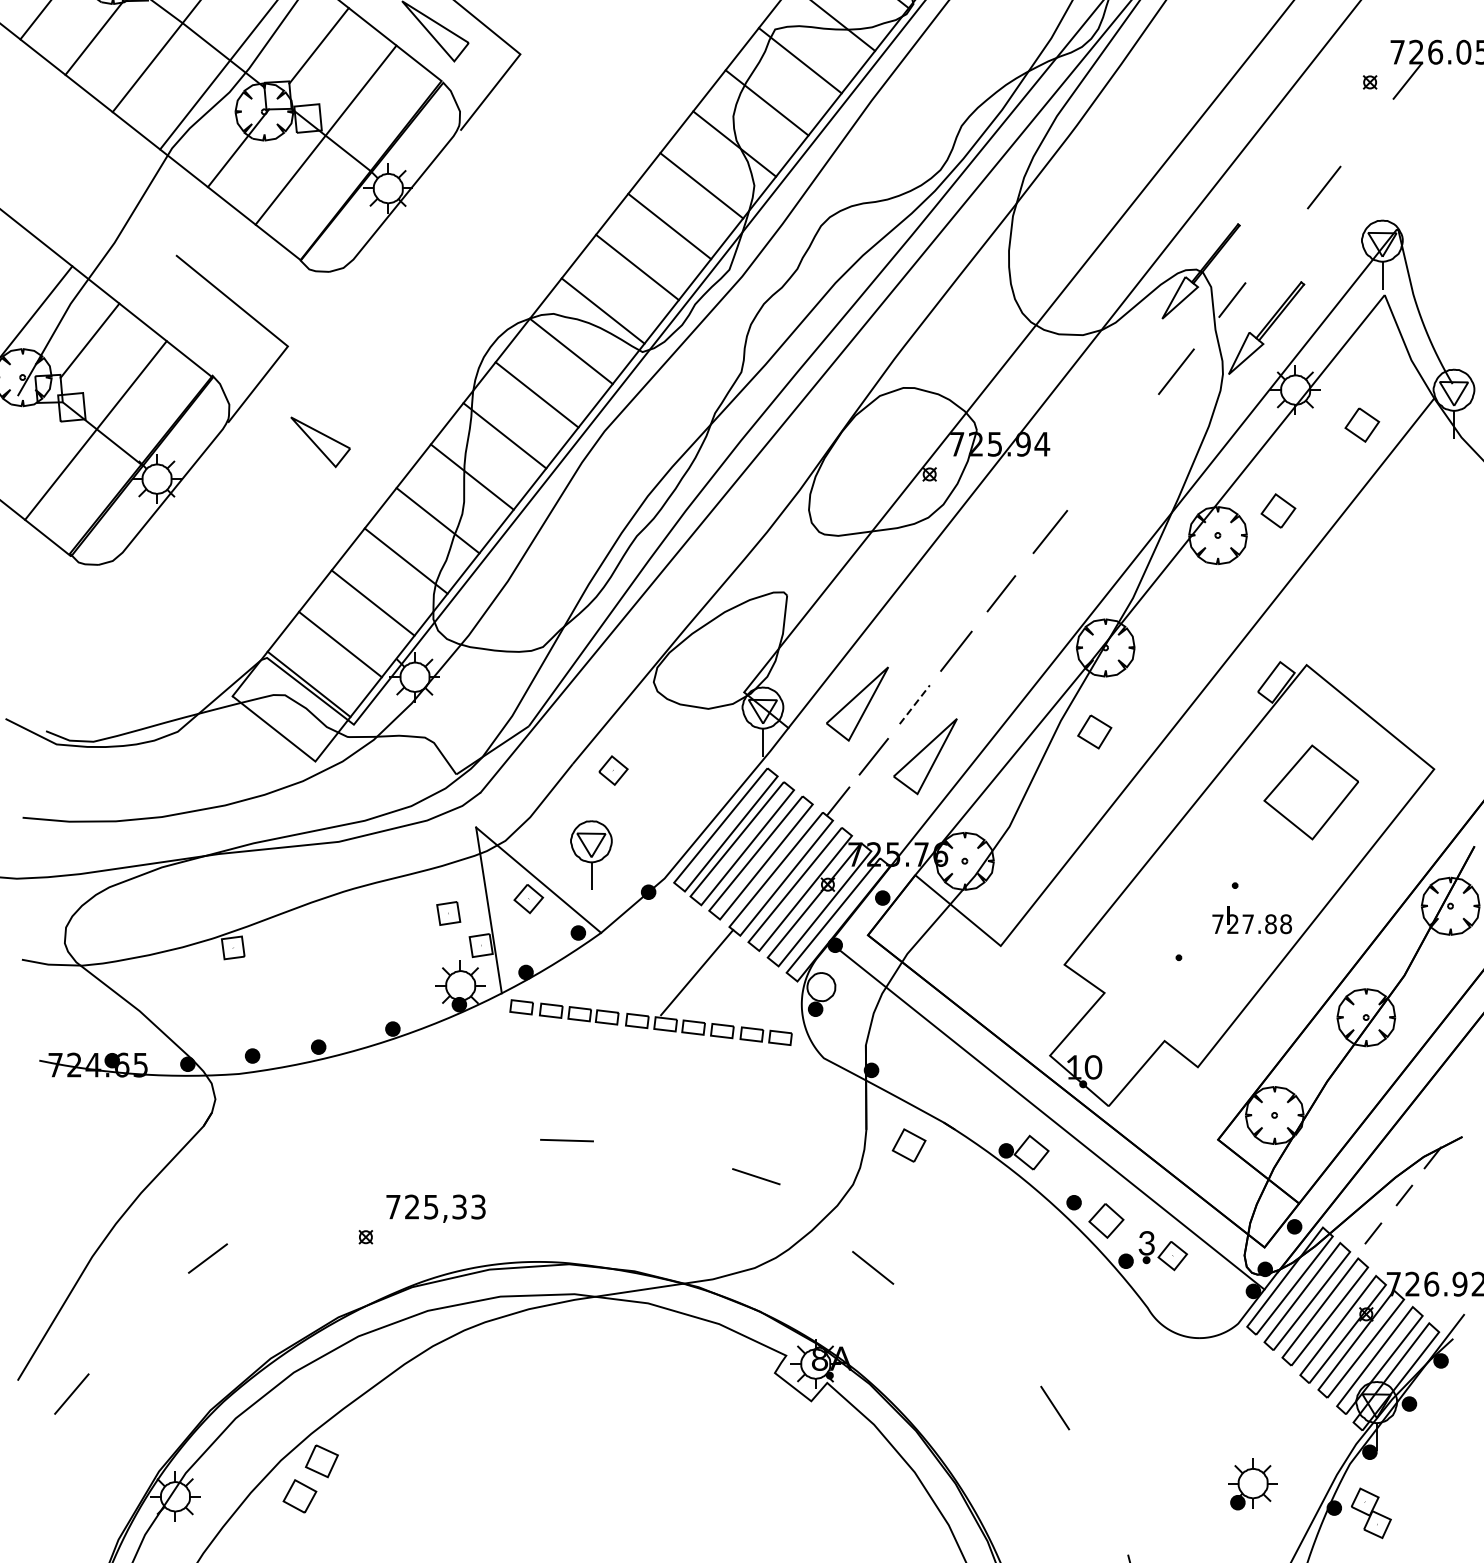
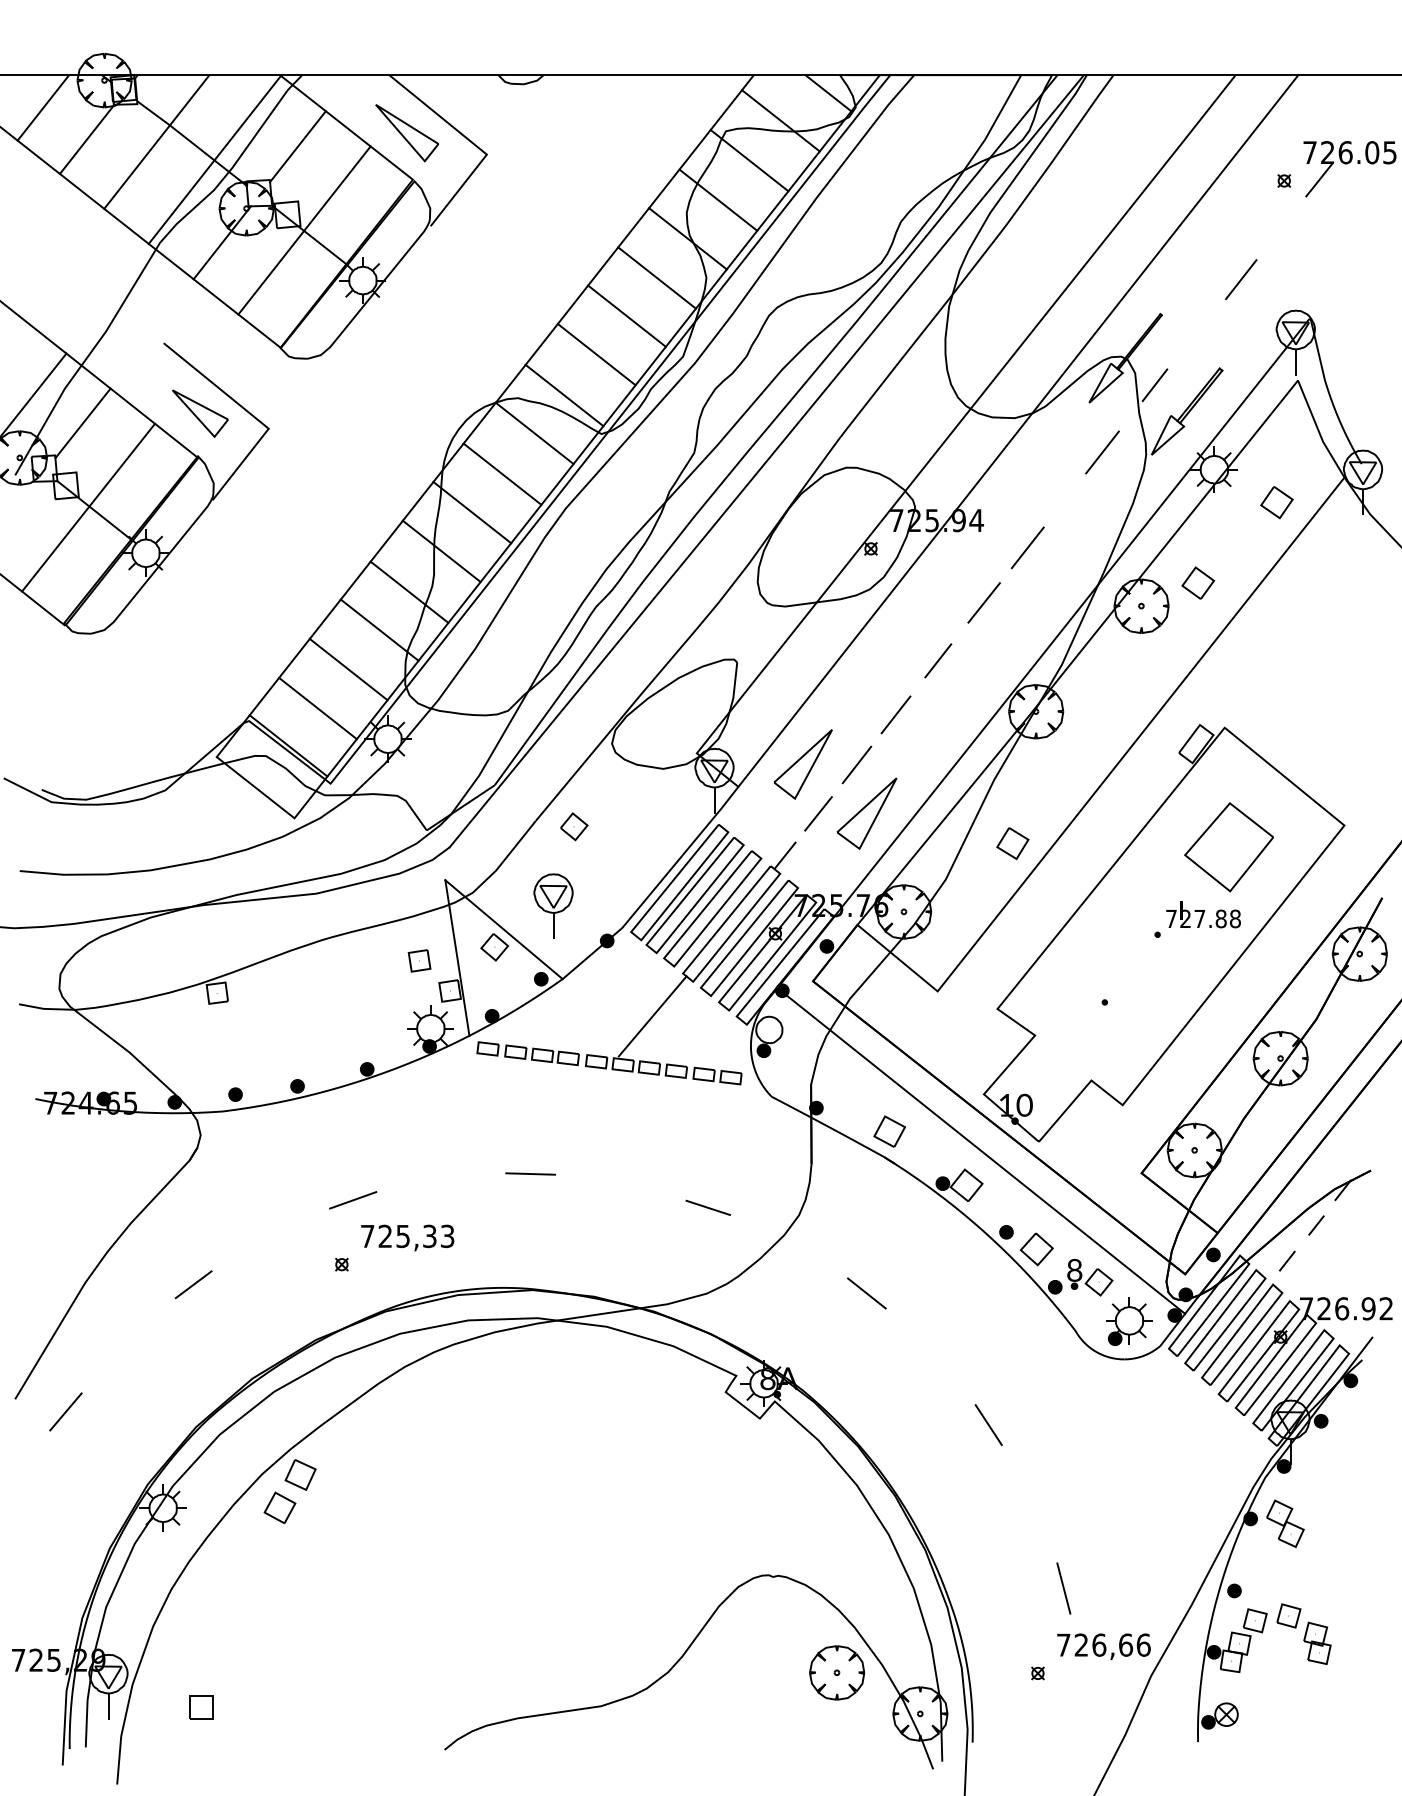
part: (320, 442) -> (200, 413), moved
line: (1096, 472) -> (1027, 547), added
line: (915, 704) -> (857, 764), dashed -> solid
part: (1094, 731) -> (1012, 843), moved
text: (1252, 919) -> (1203, 914), moved
part: (908, 1145) -> (889, 1131), moved
line: (378, 1168) -> (353, 1200), added
text: (1146, 1243) -> (1074, 1270), 3 -> 8
line: (872, 1267) -> (866, 1293), moved
part: (1253, 1484) -> (1129, 1321), moved

